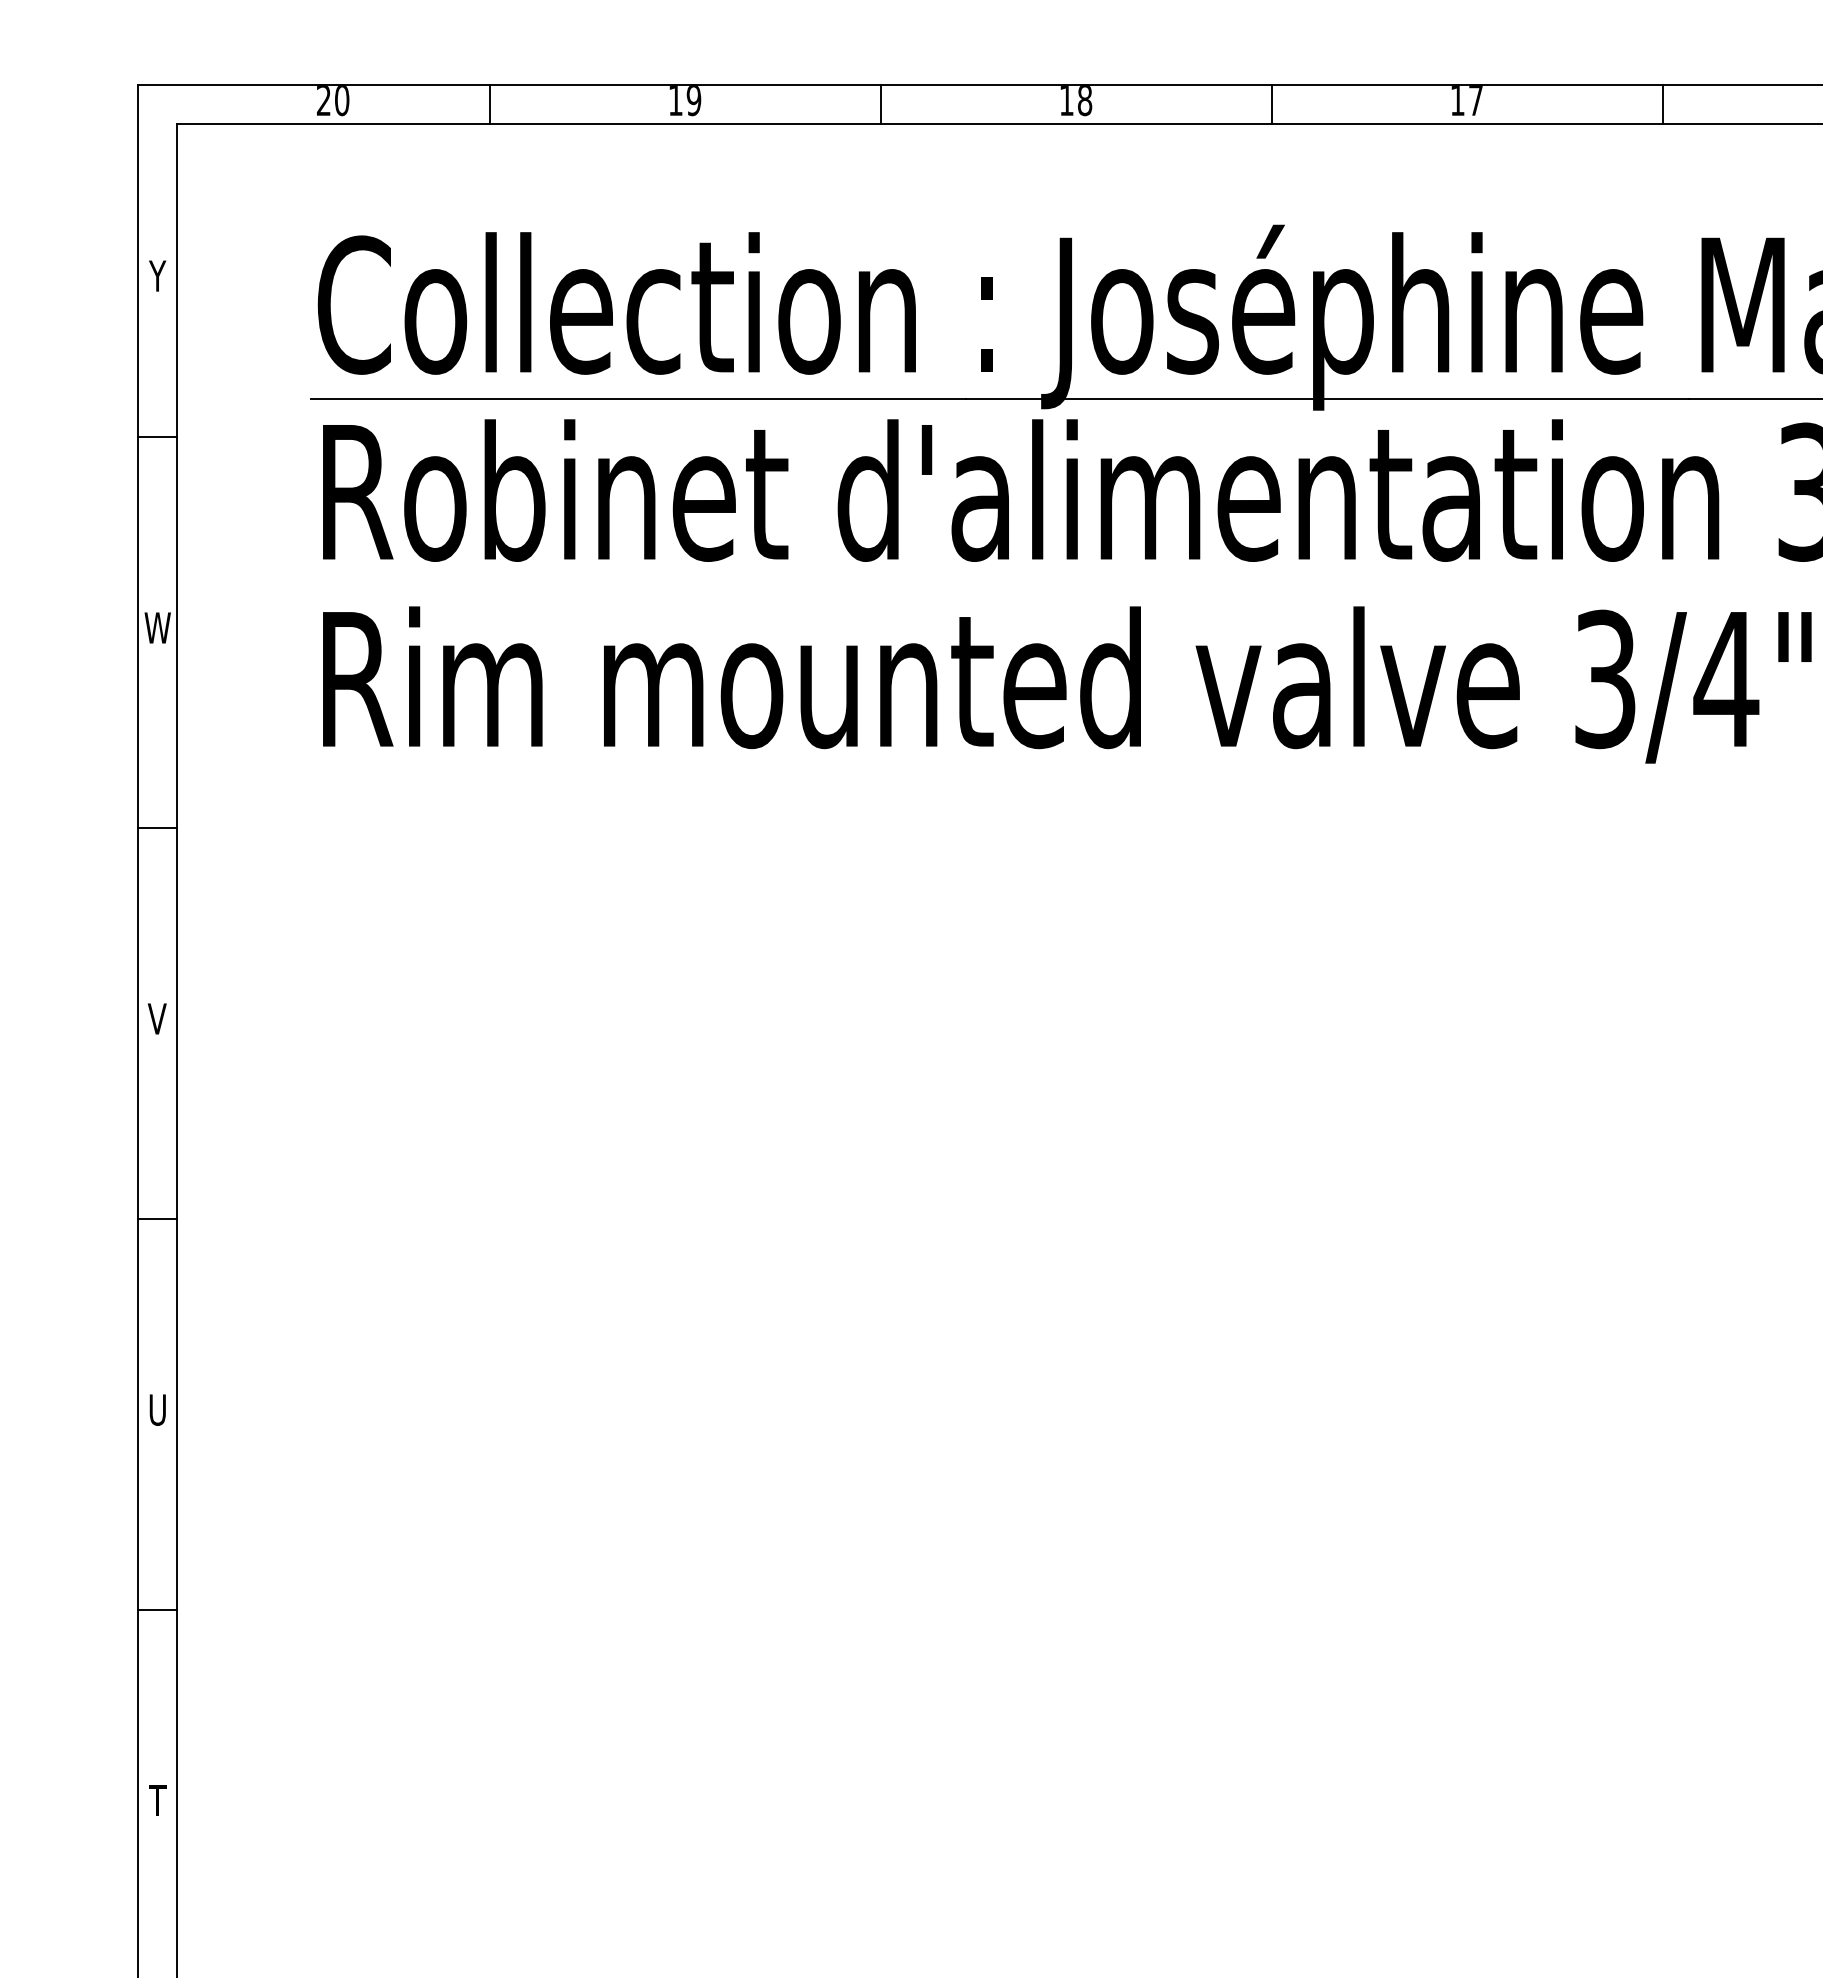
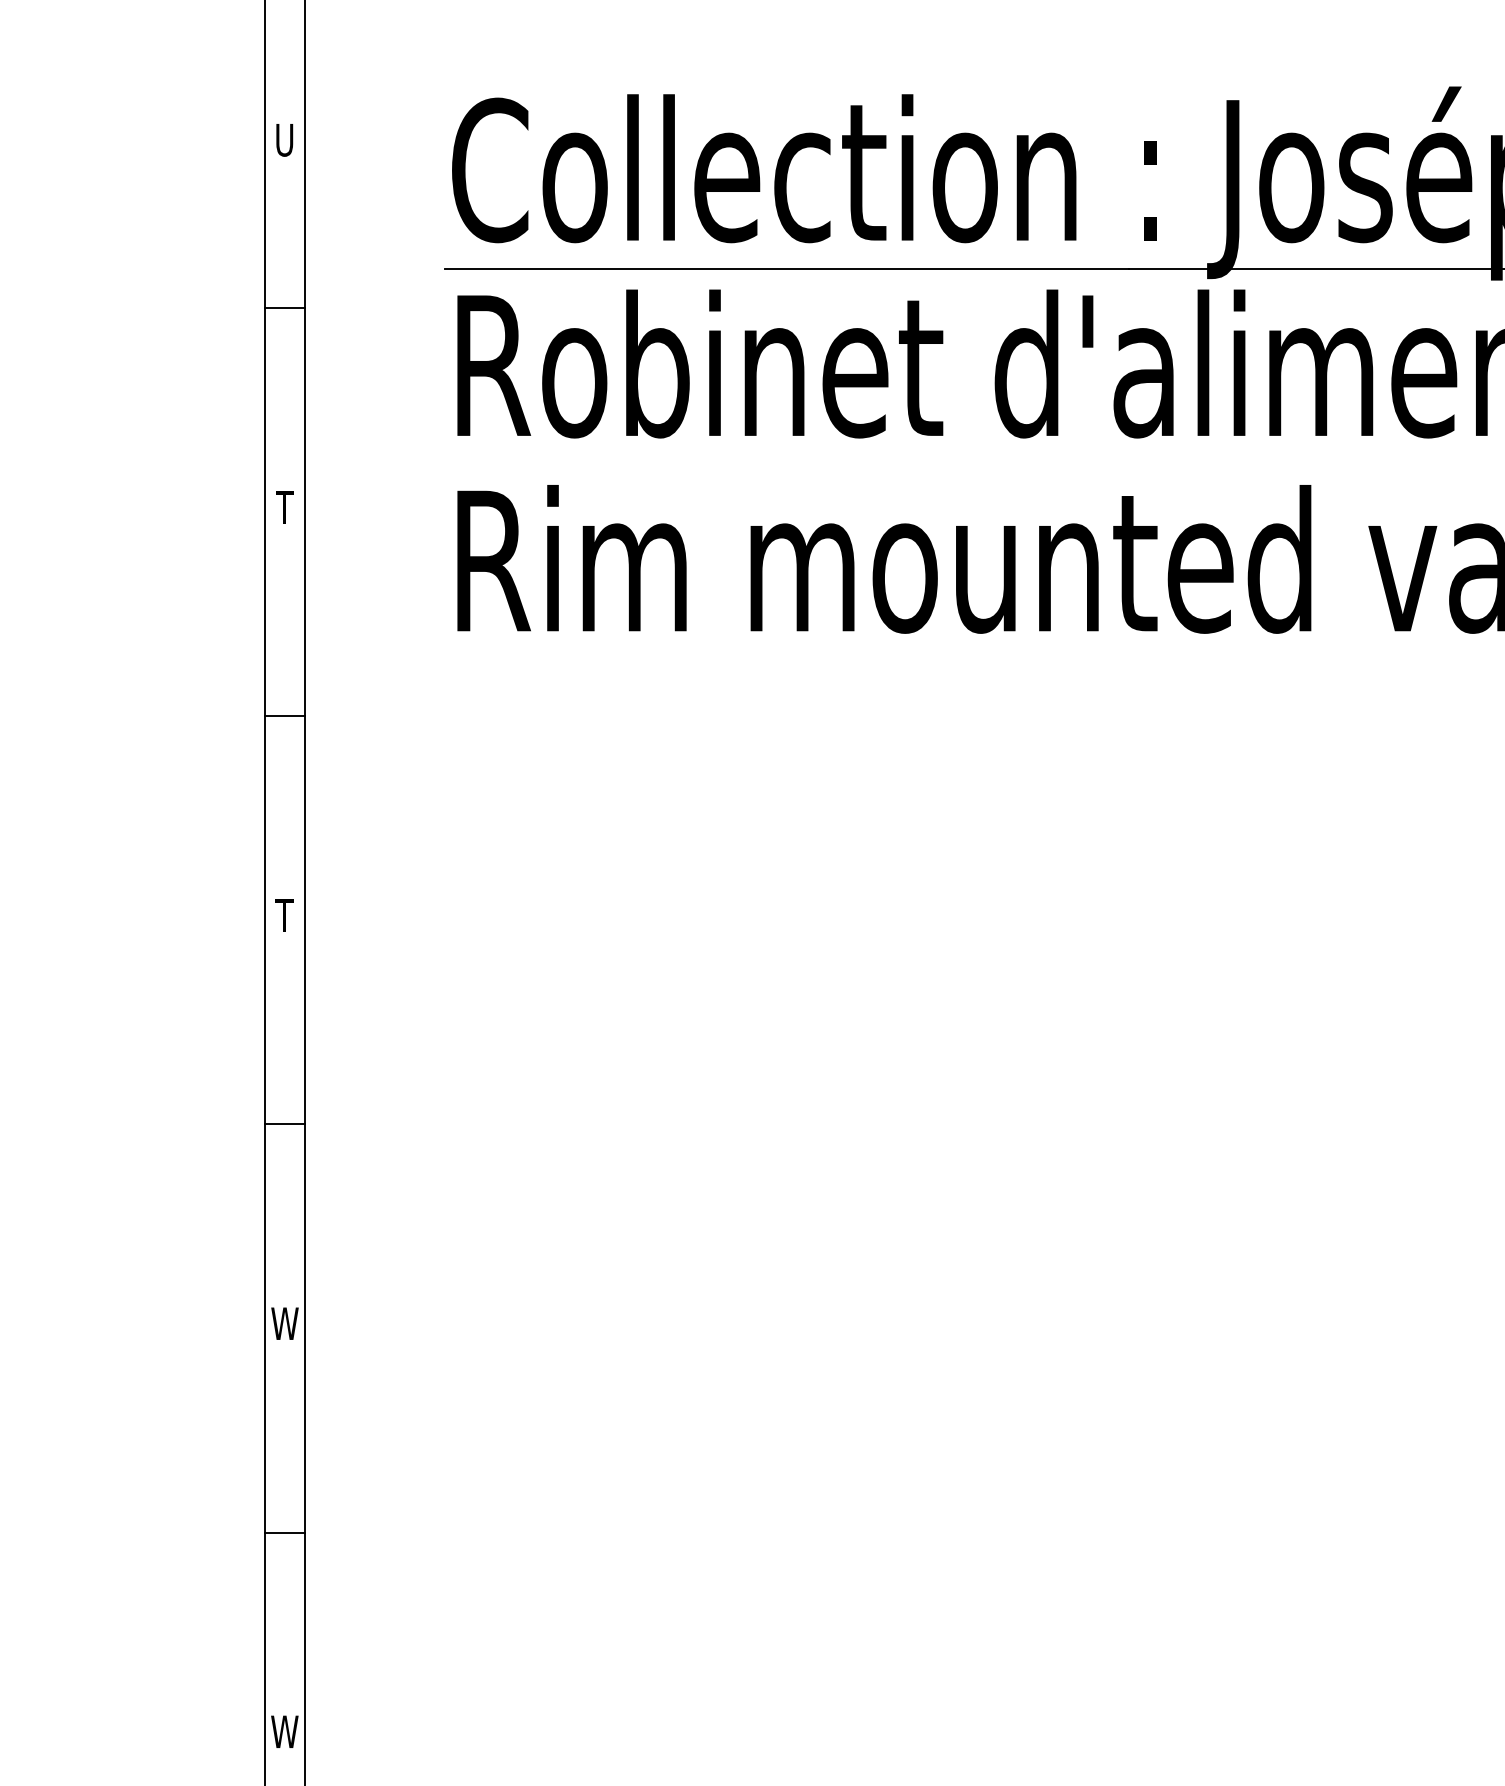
text: (157, 276) -> (284, 140), Y -> U
text: (157, 627) -> (284, 506), W -> T
text: (156, 1018) -> (283, 915), V -> T
text: (157, 1409) -> (284, 1323), U -> W
text: (157, 1800) -> (284, 1731), T -> W

